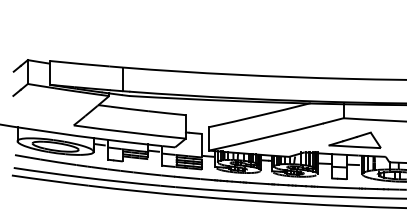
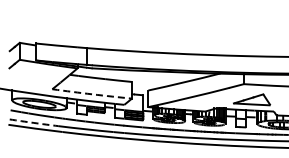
arc: (130, 132) -> (92, 94), solid -> dashed
arc: (47, 172) -> (33, 122), solid -> dashed

